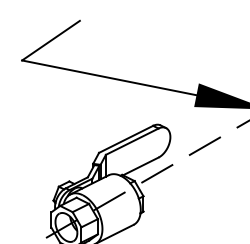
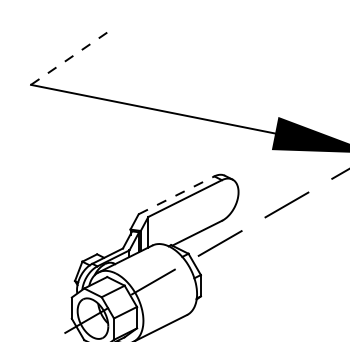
line: (51, 40) -> (71, 56), solid -> dashed
line: (126, 139) -> (177, 195), solid -> dashed

